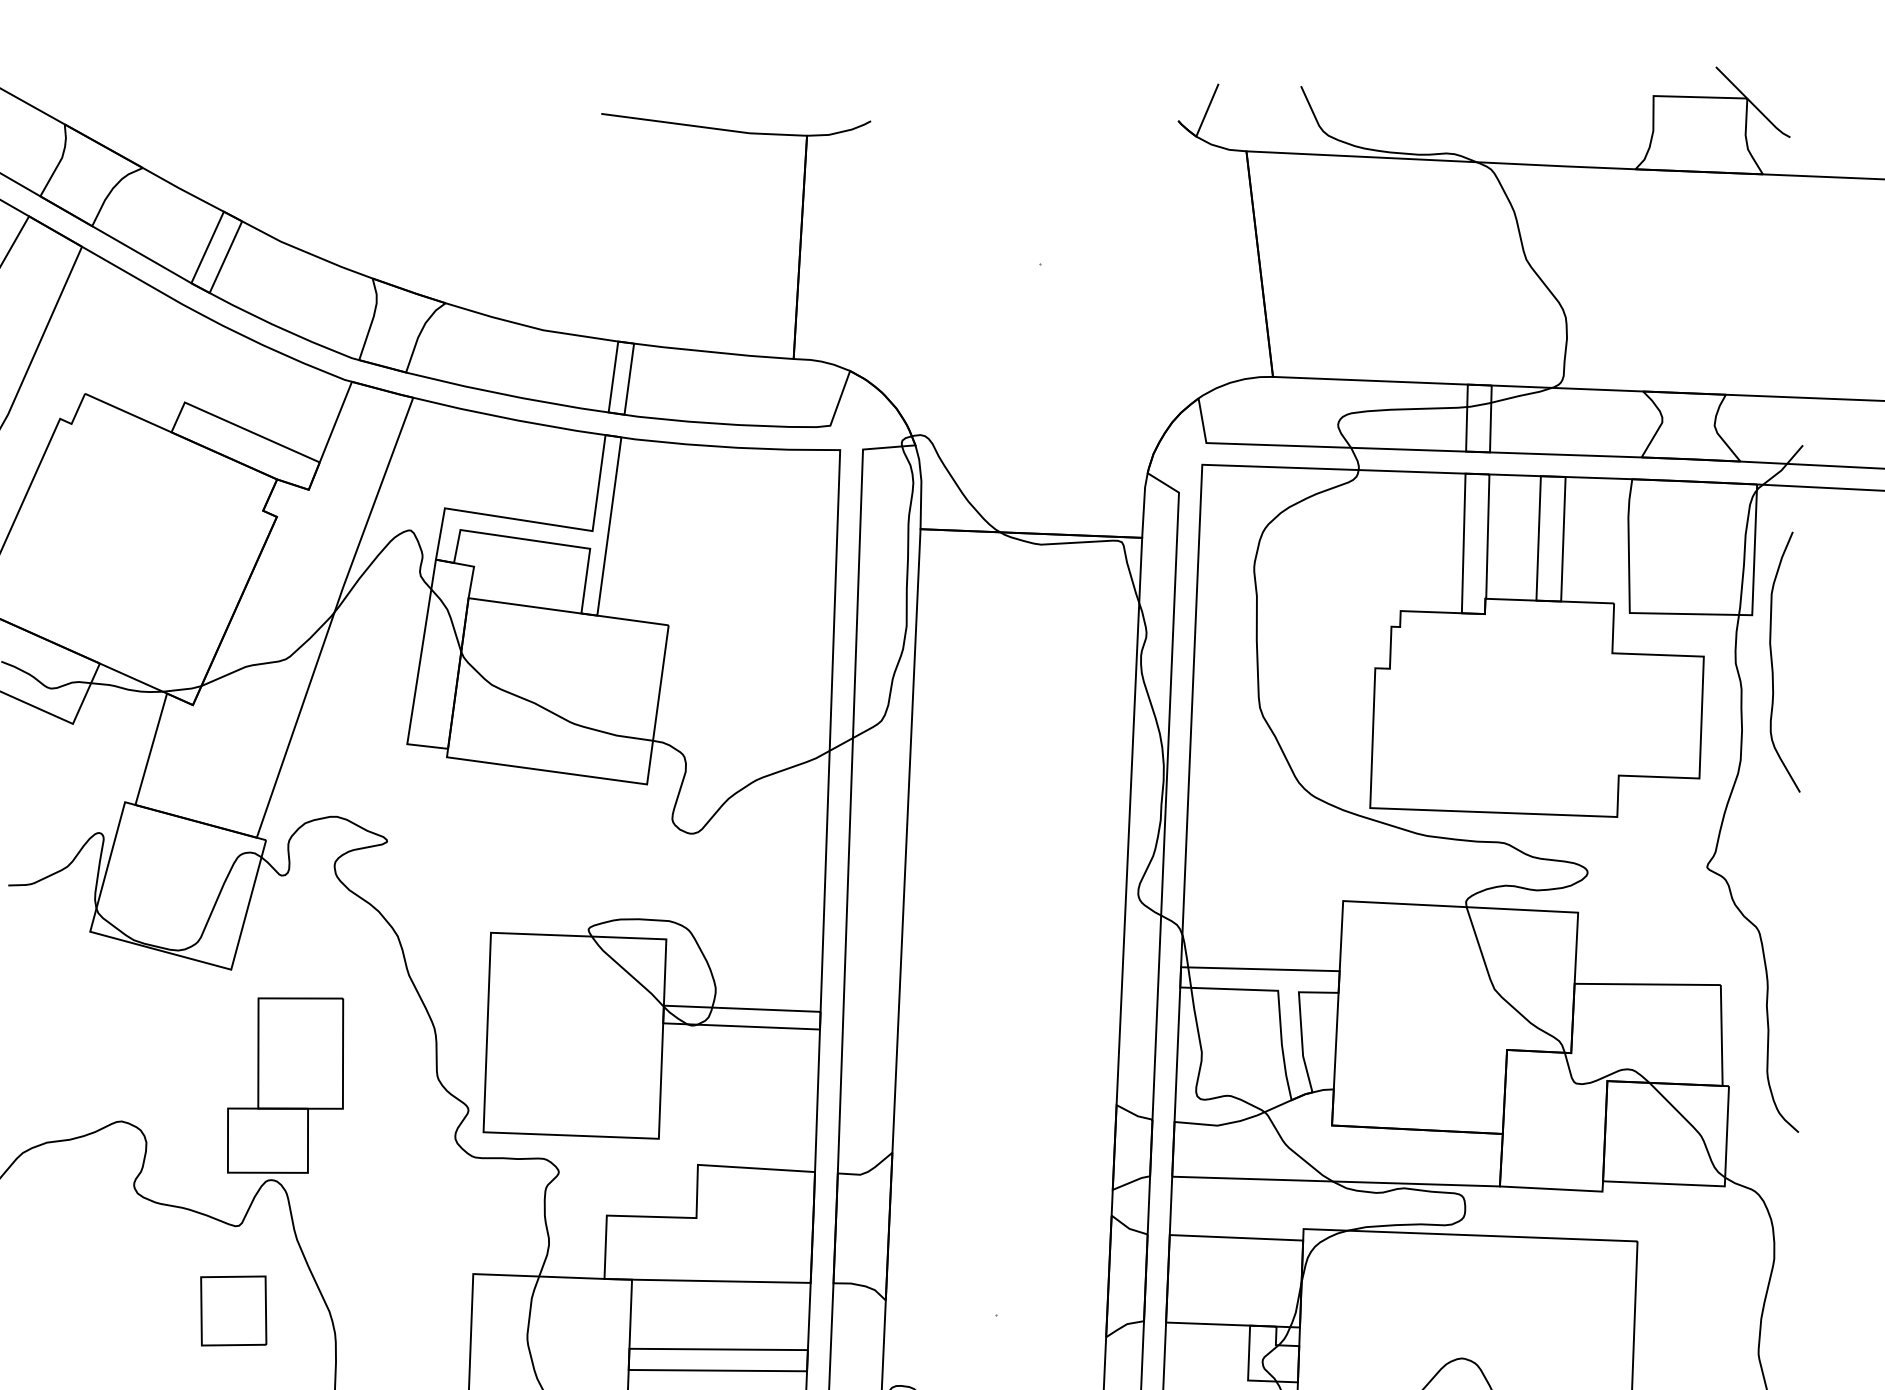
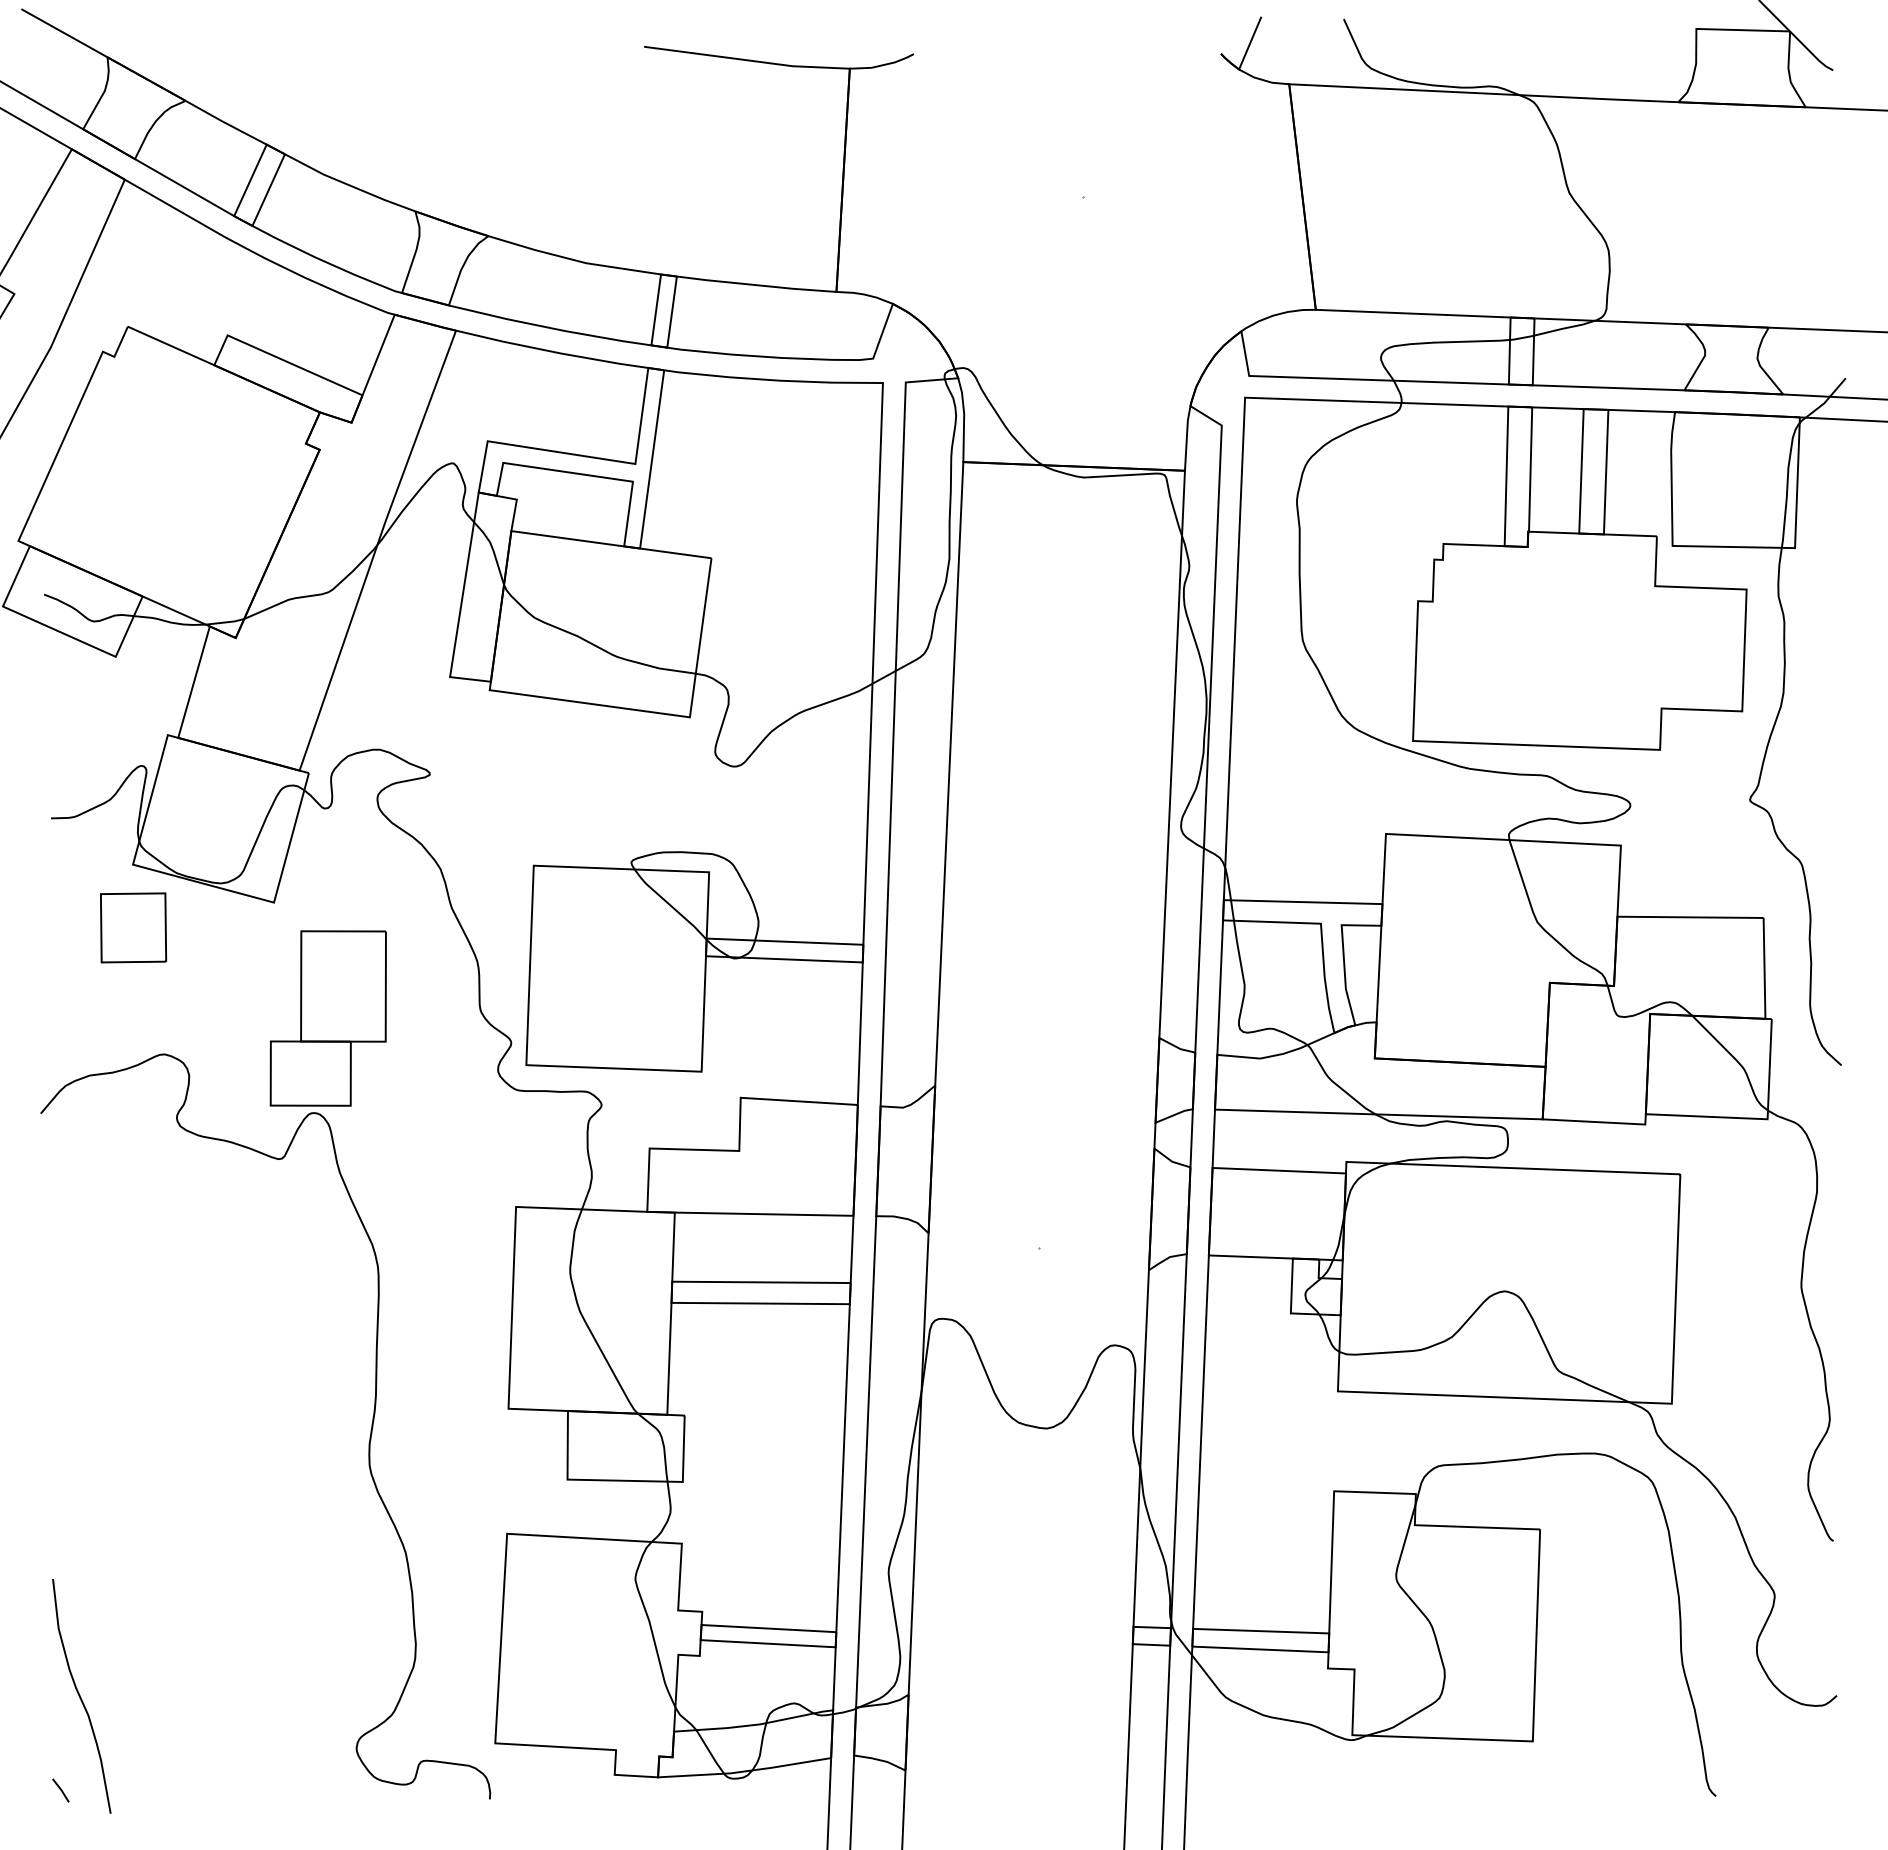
curve: (1772, 661) -> (1815, 594), removed
part: (233, 1310) -> (133, 927), moved

